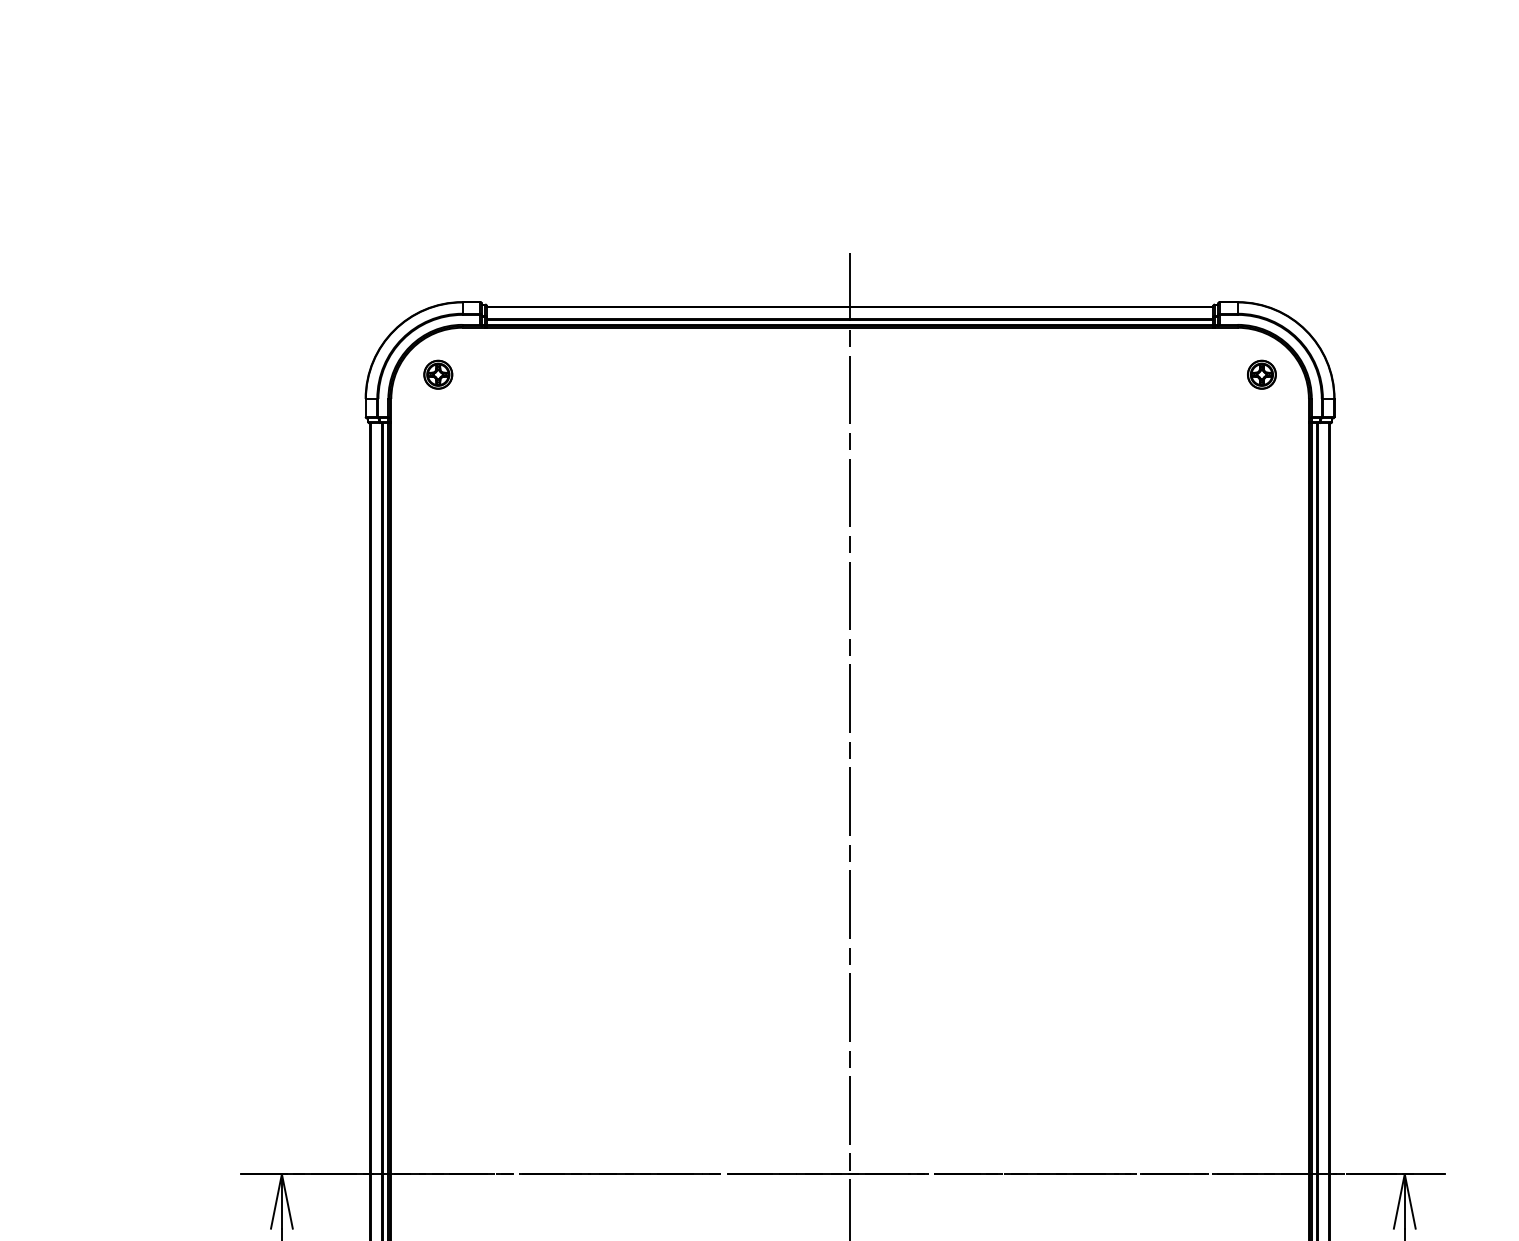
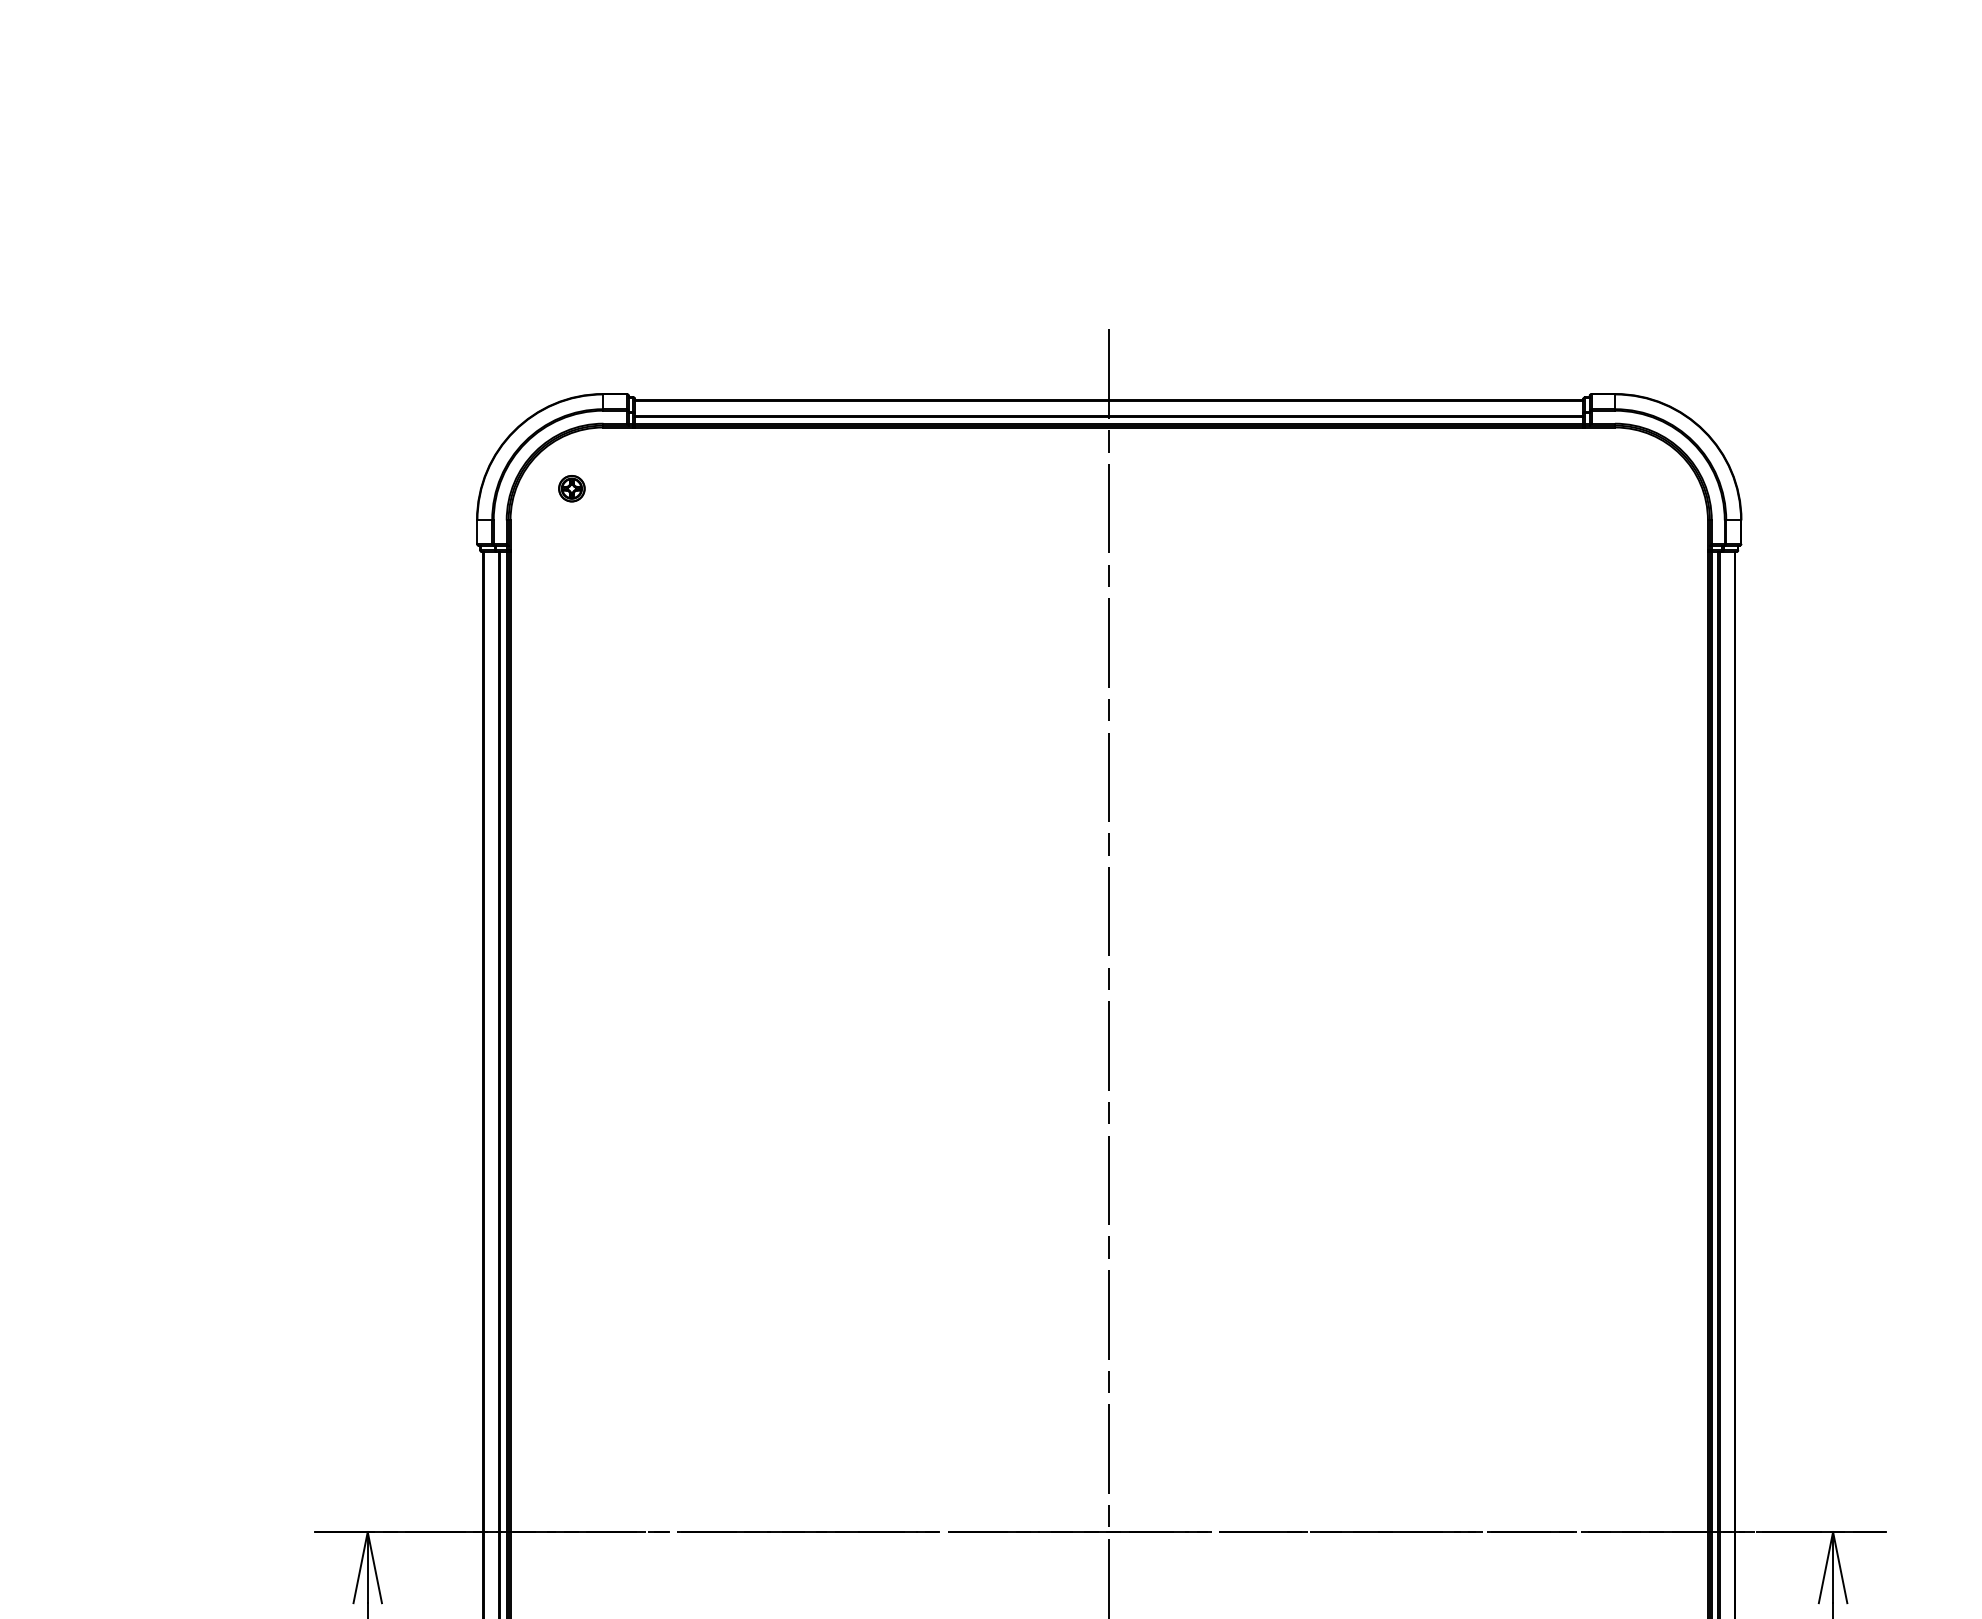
part: (438, 374) -> (572, 488), size x0.7
part: (1261, 374) -> (1646, 488), removed

